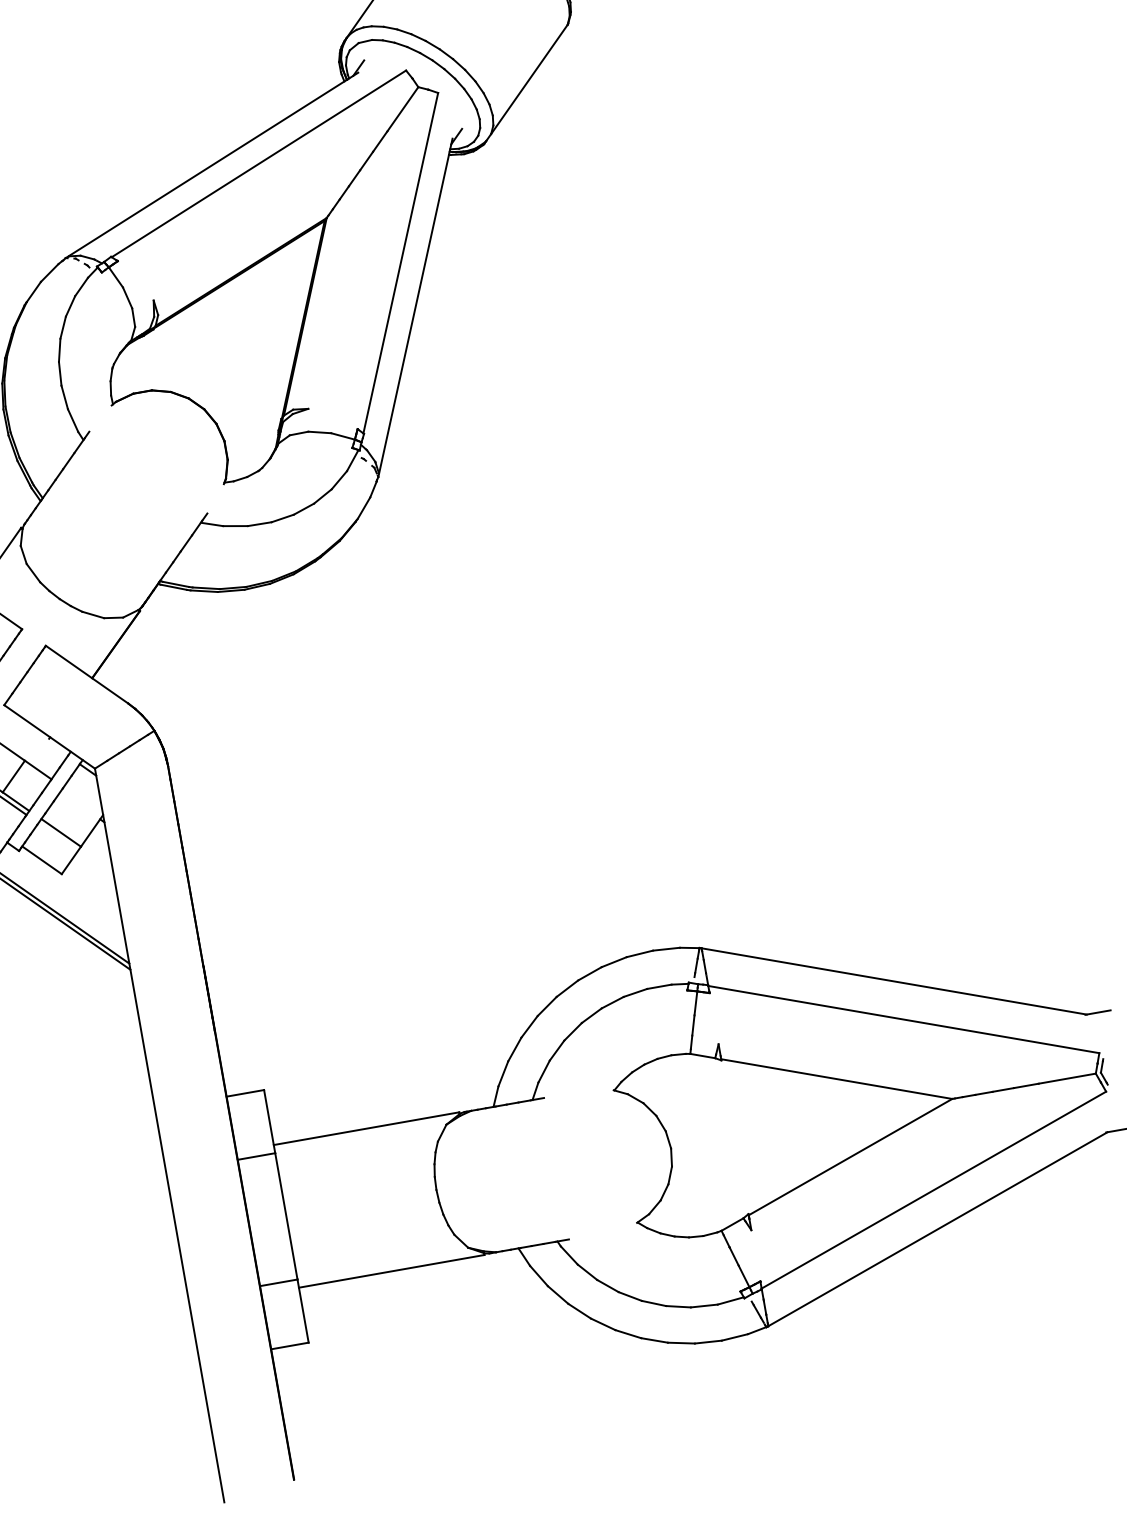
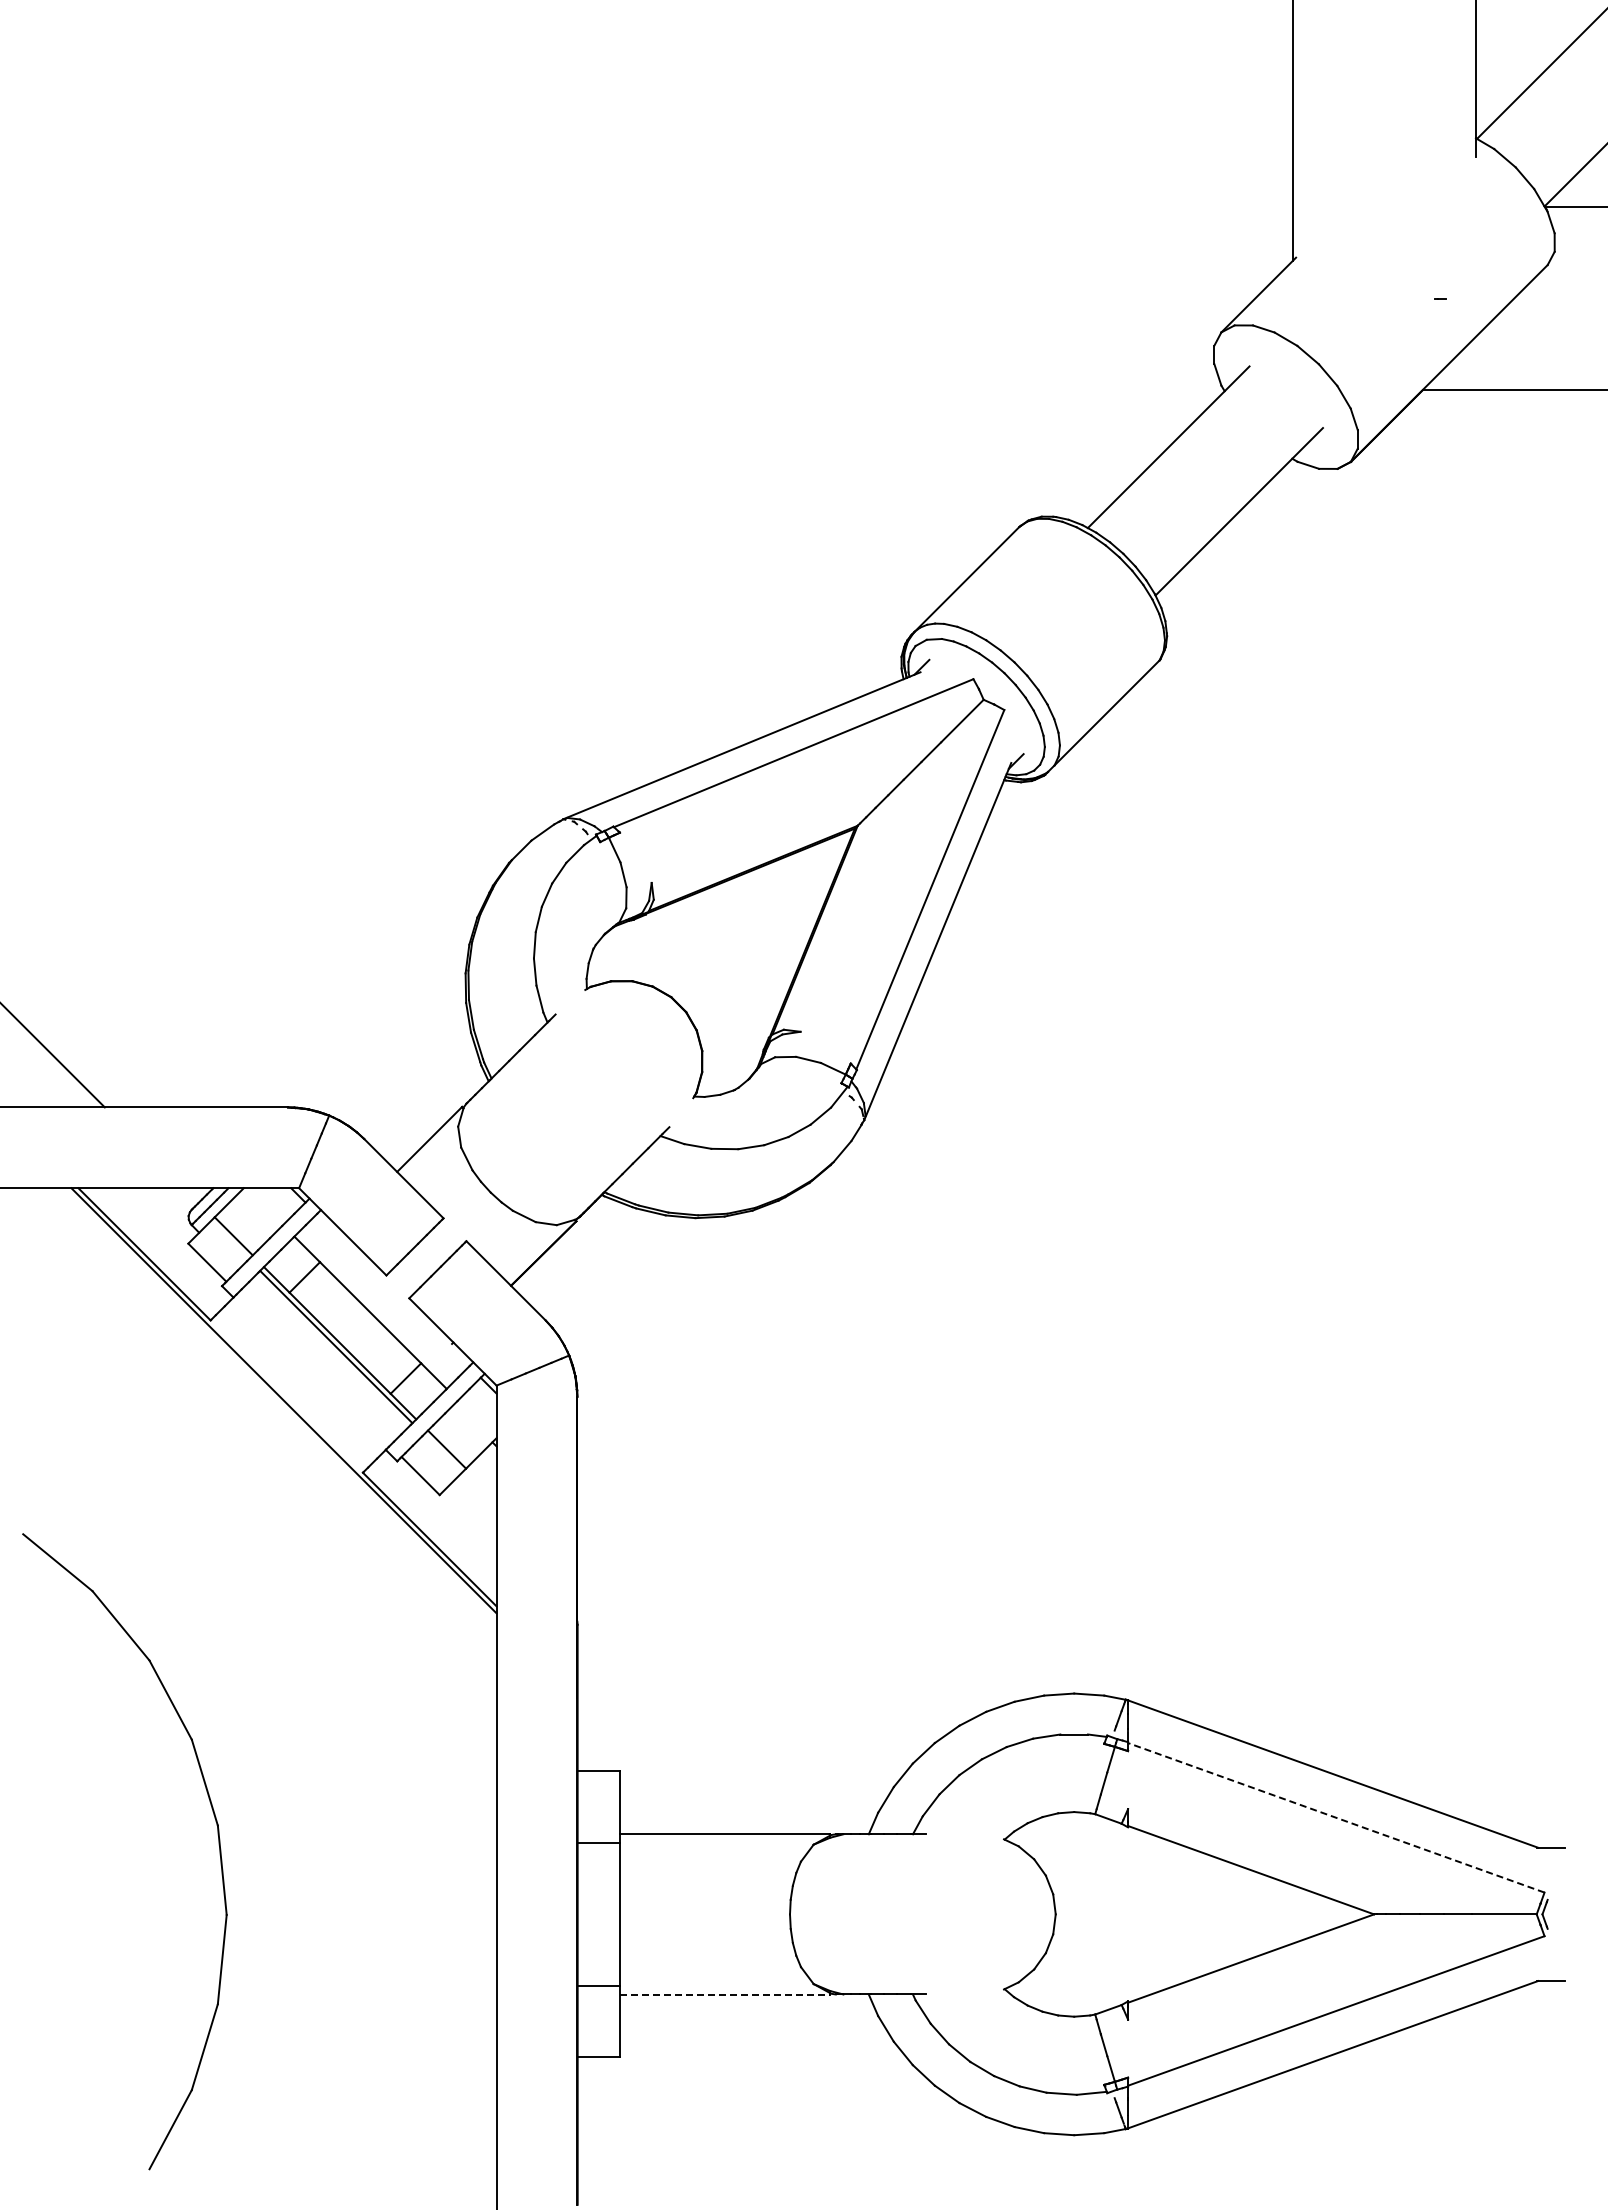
line: (903, 1019) -> (1335, 1817), solid -> dashed
line: (392, 1271) -> (725, 1995), solid -> dashed

